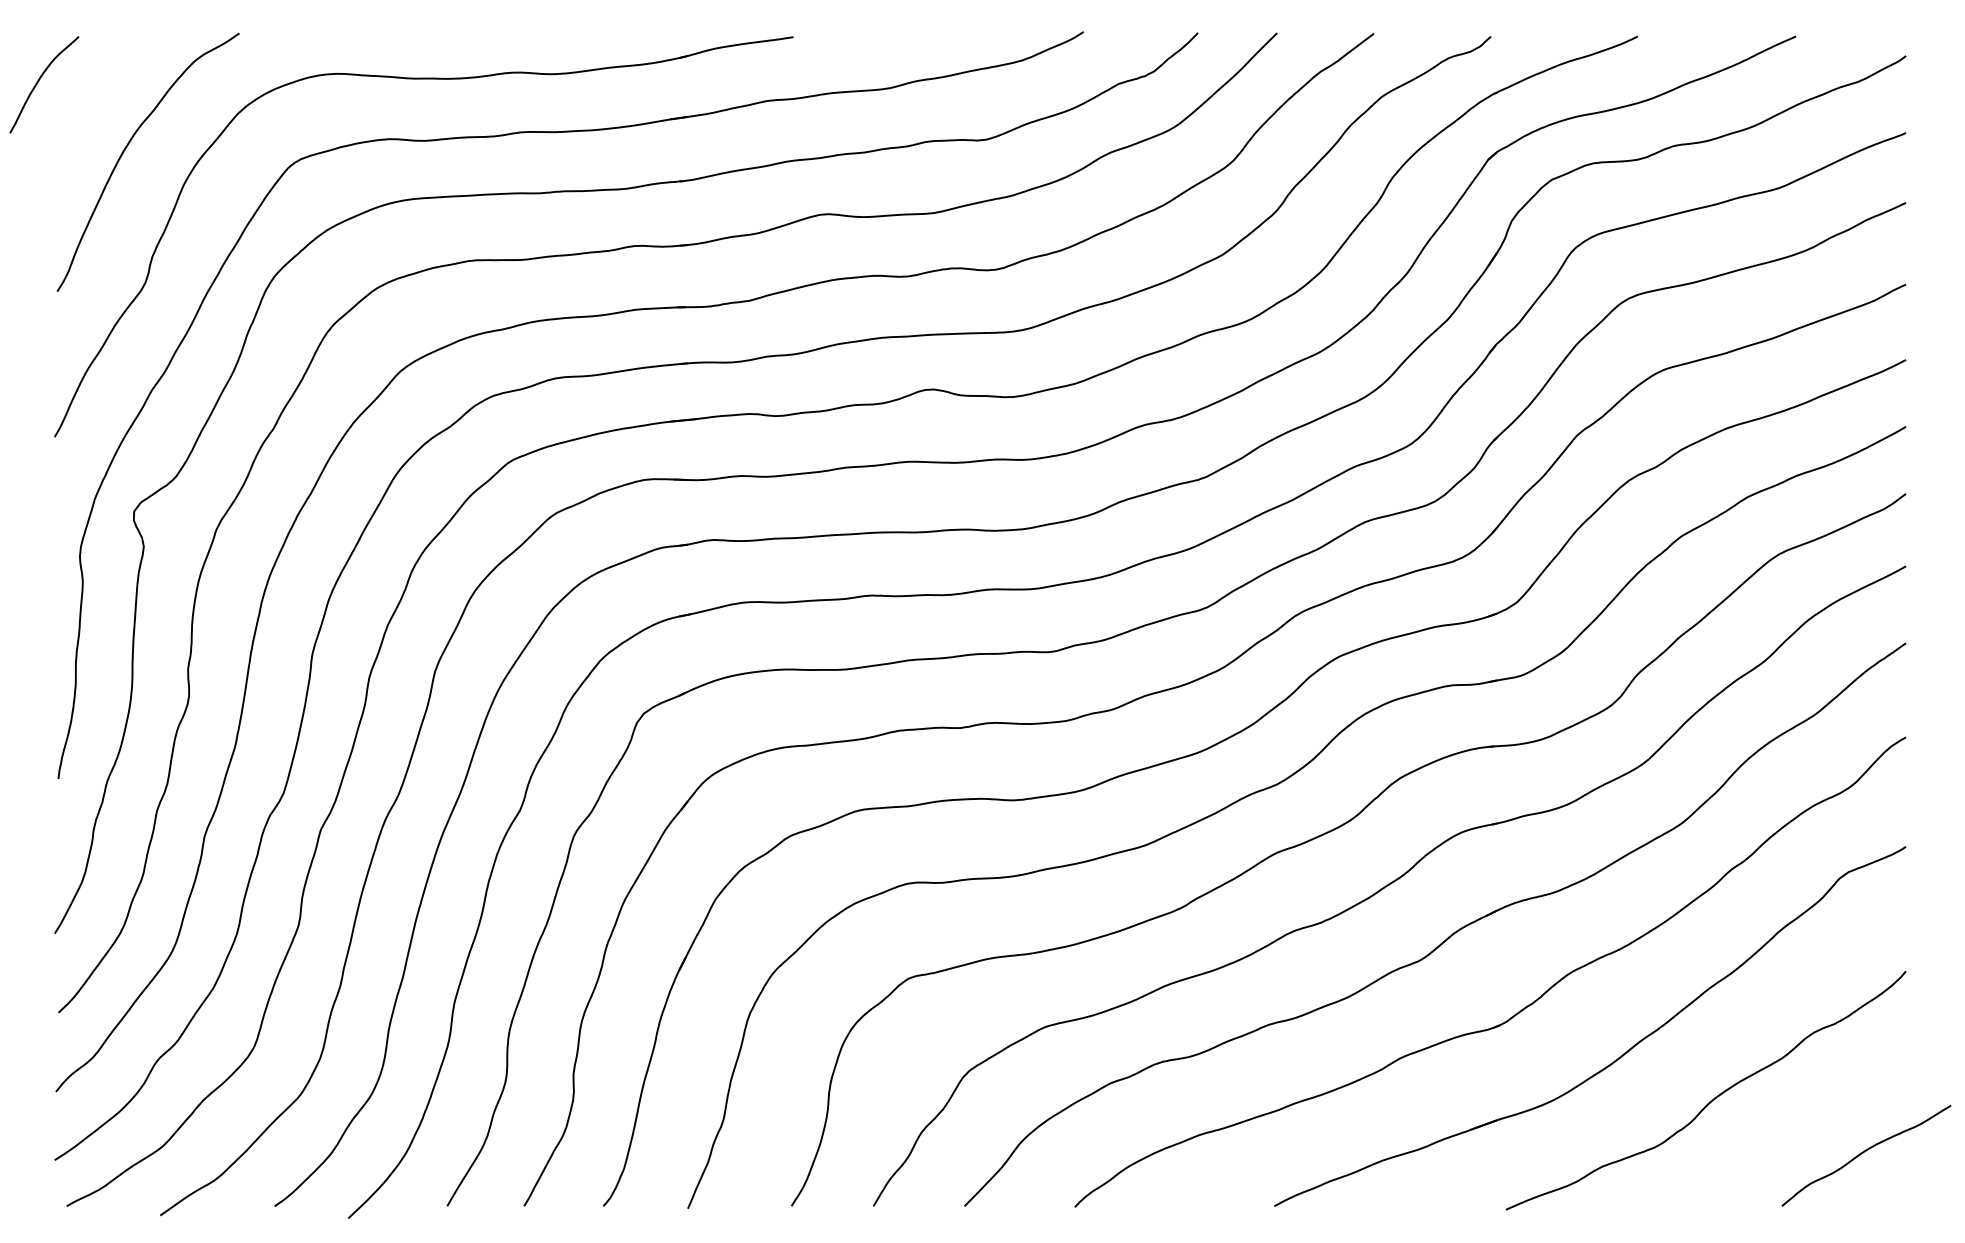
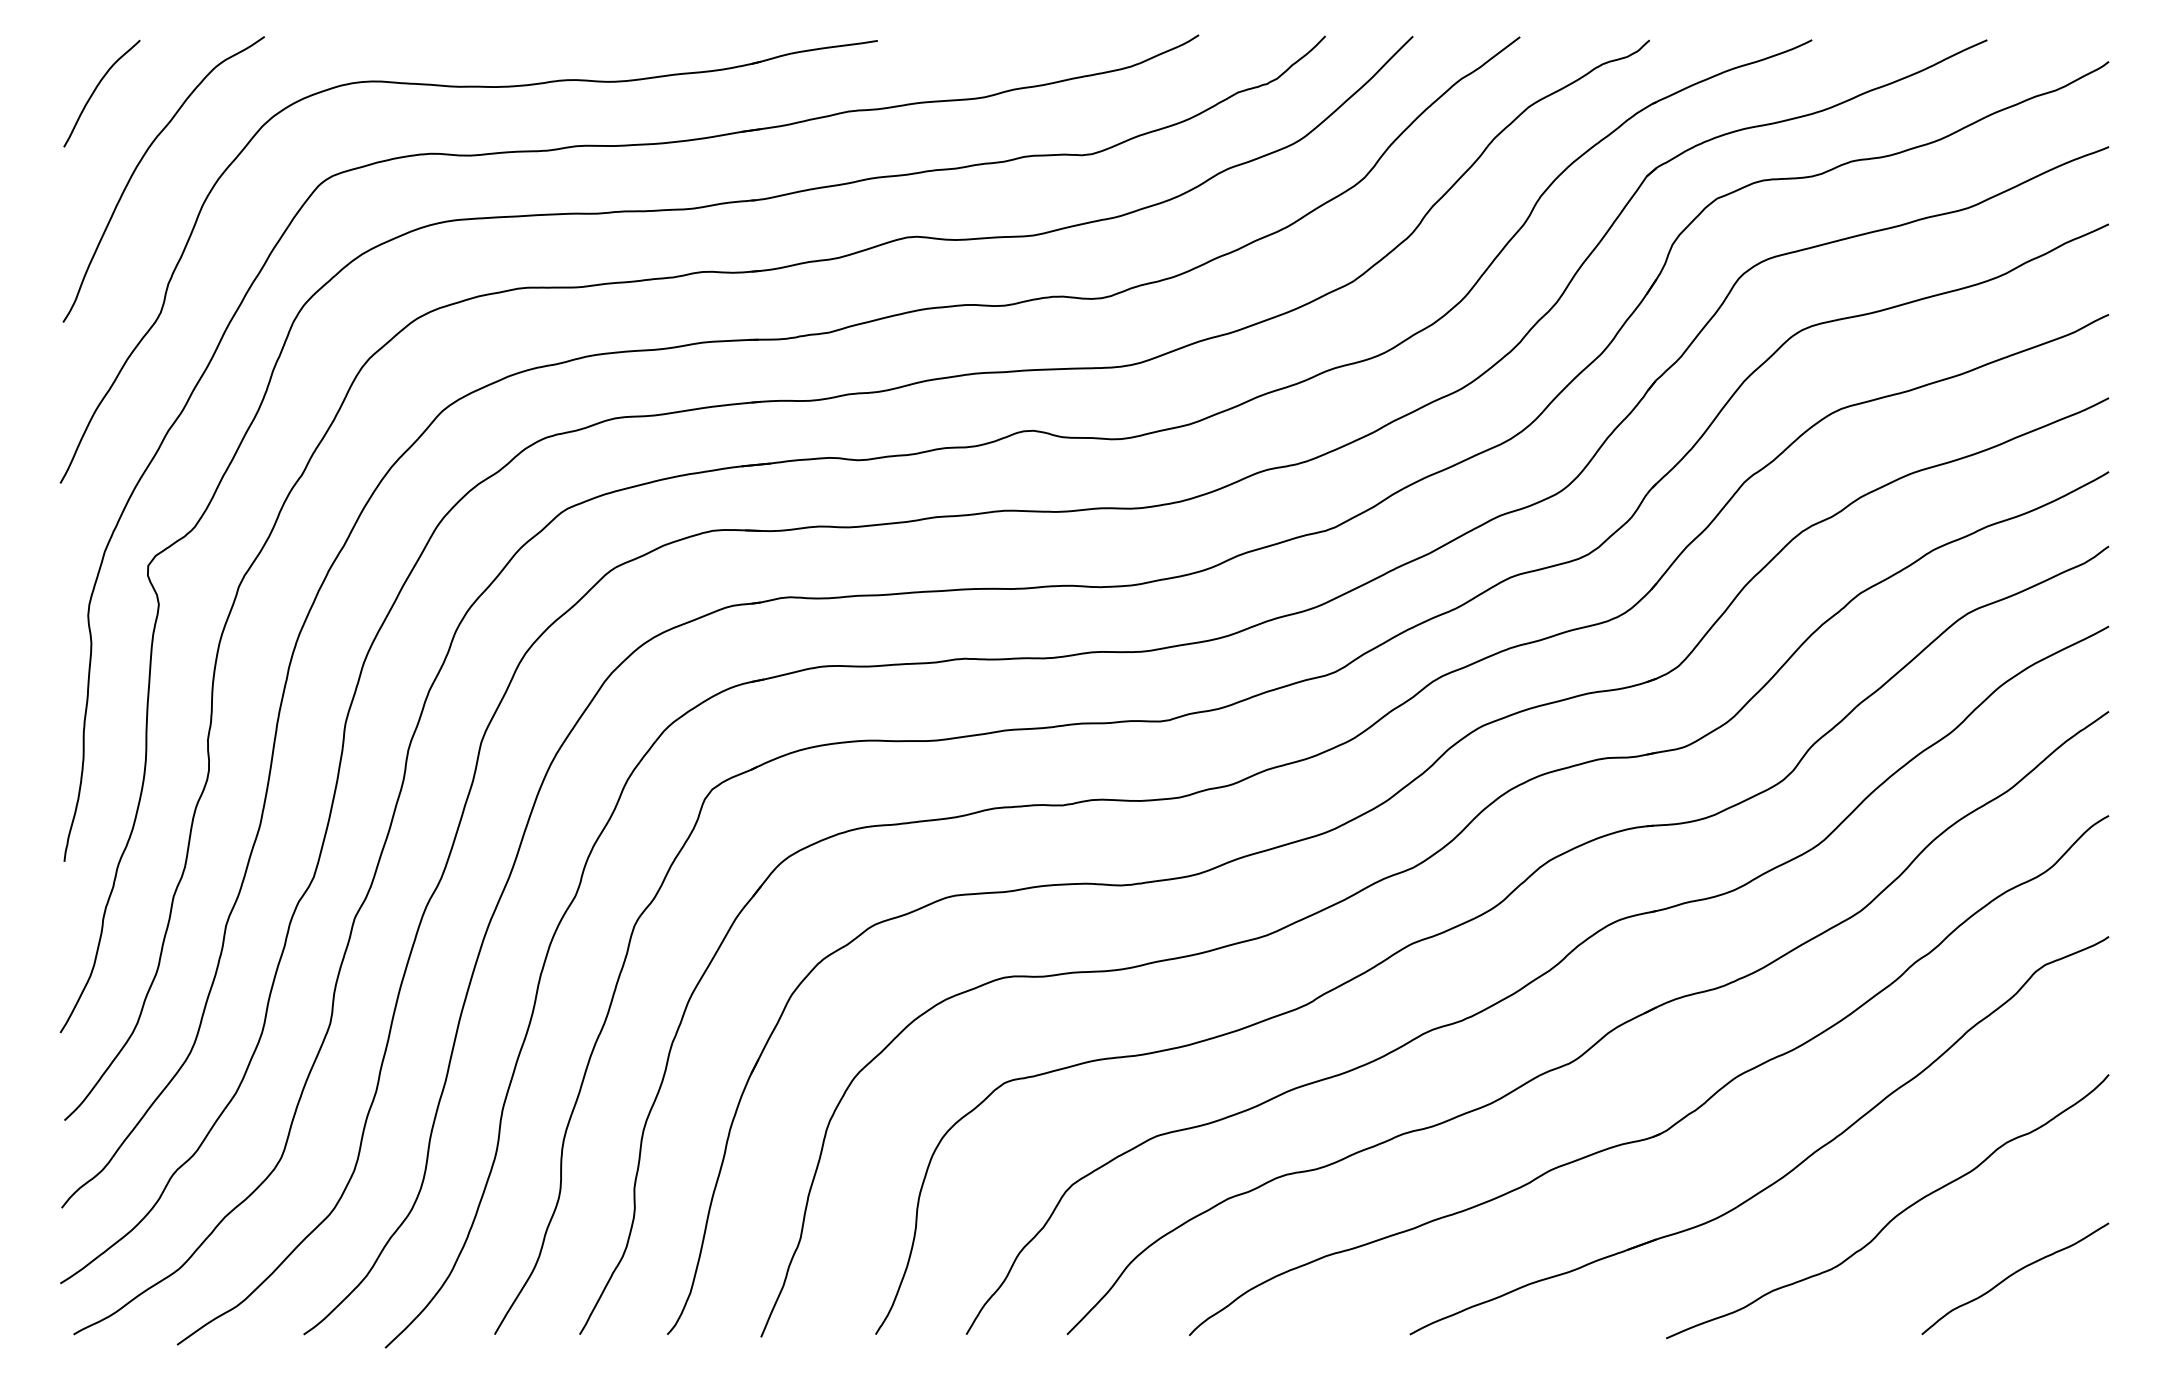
curve: (39, 81) -> (96, 89), moved
curve: (1864, 1152) -> (2013, 1275), moved

